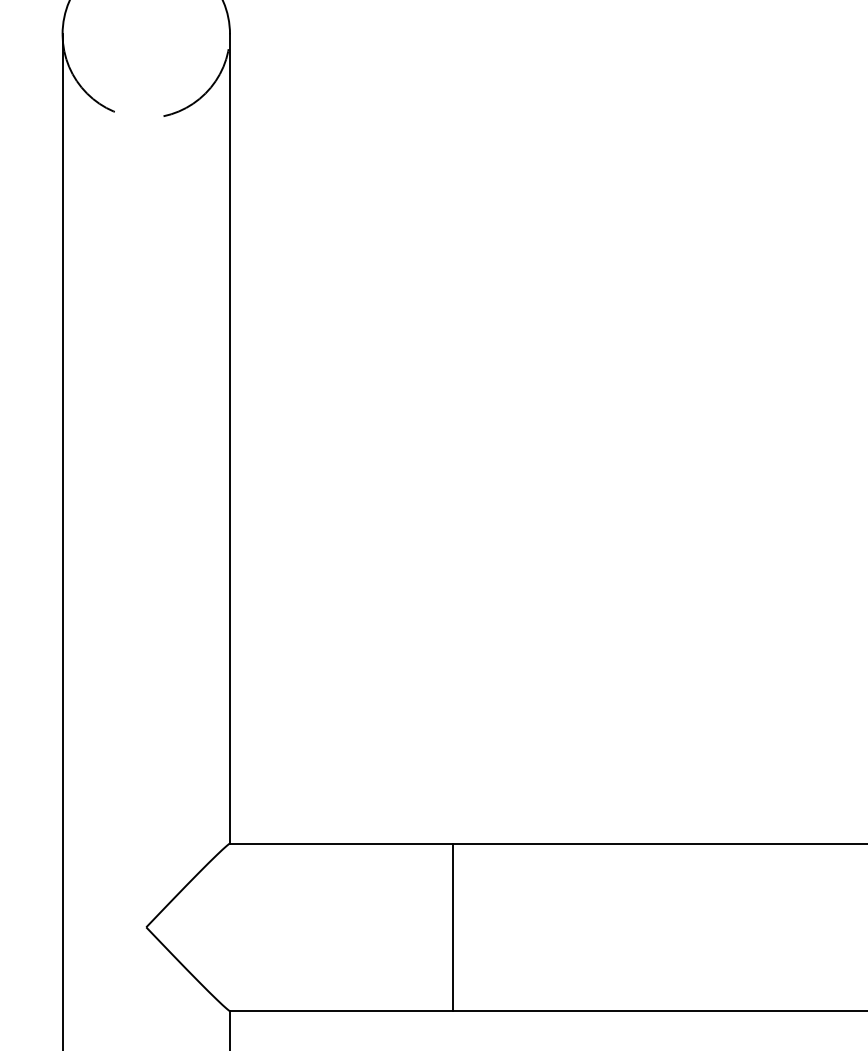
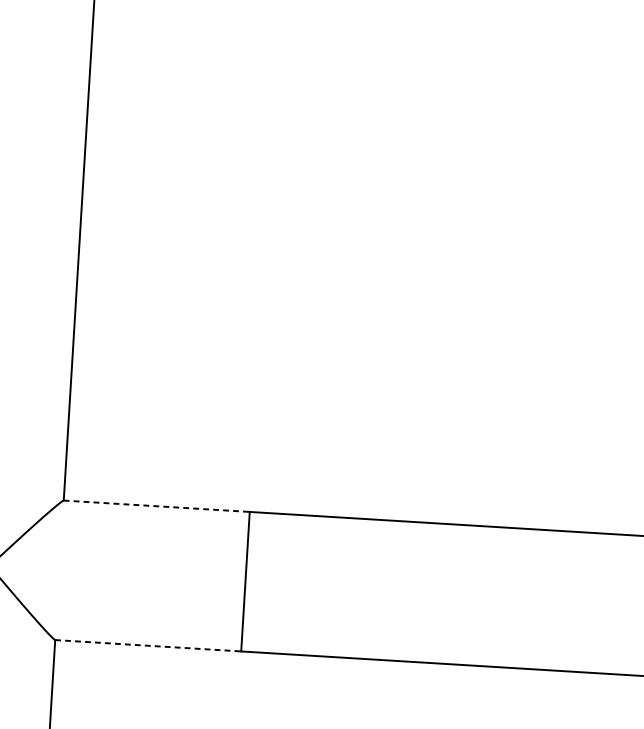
line: (341, 843) -> (156, 506), solid -> dashed
line: (341, 1011) -> (148, 646), solid -> dashed

